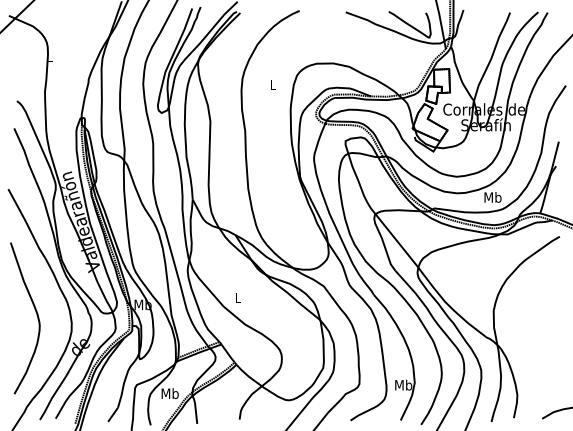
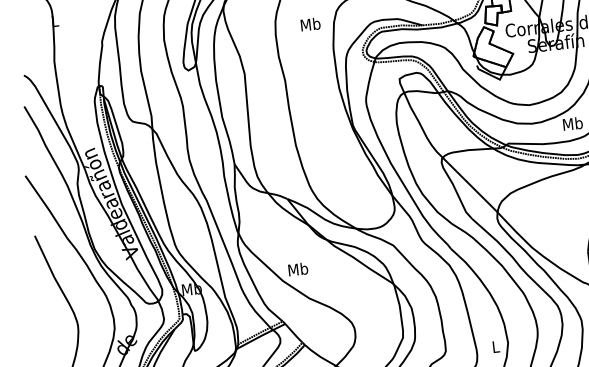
text: (272, 84) -> (309, 24), L -> Mb
text: (237, 297) -> (297, 268), L -> Mb
text: (403, 384) -> (495, 346), Mb -> L

